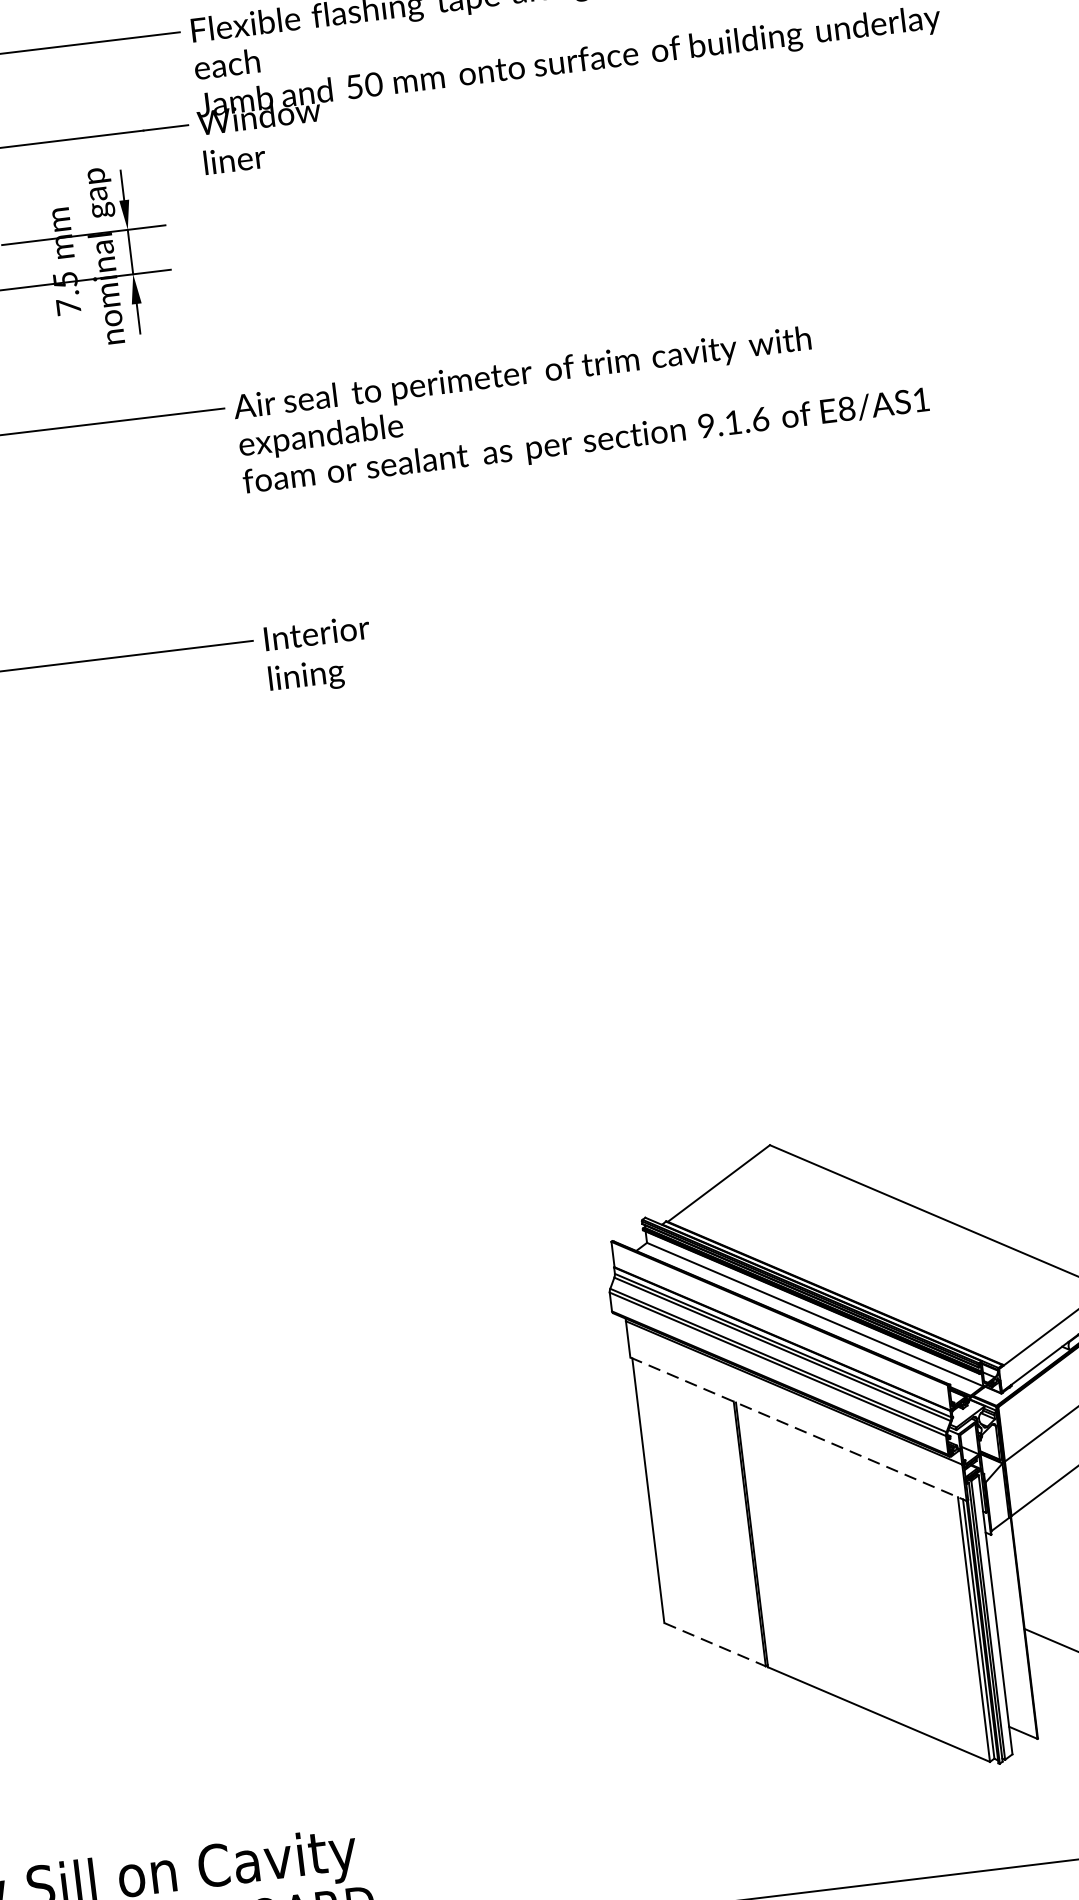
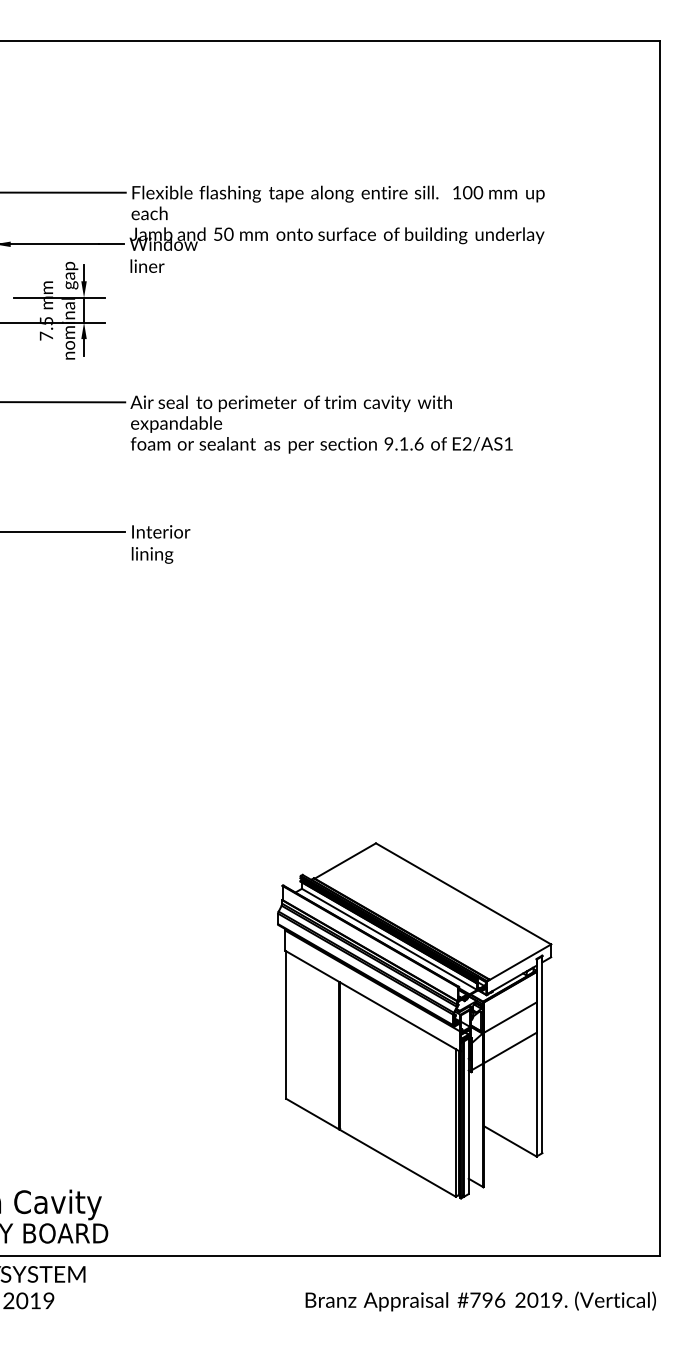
text: (845, 410) -> (466, 444), E8/AS1 -> E2/AS1
line: (799, 1429) -> (373, 1001), dashed -> solid
line: (714, 1645) -> (312, 1114), dashed -> solid

